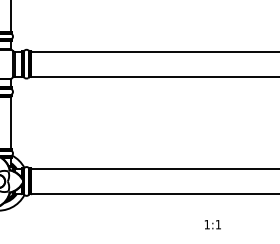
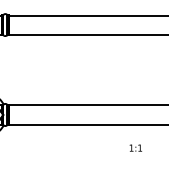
text: (212, 224) -> (135, 147), moved

